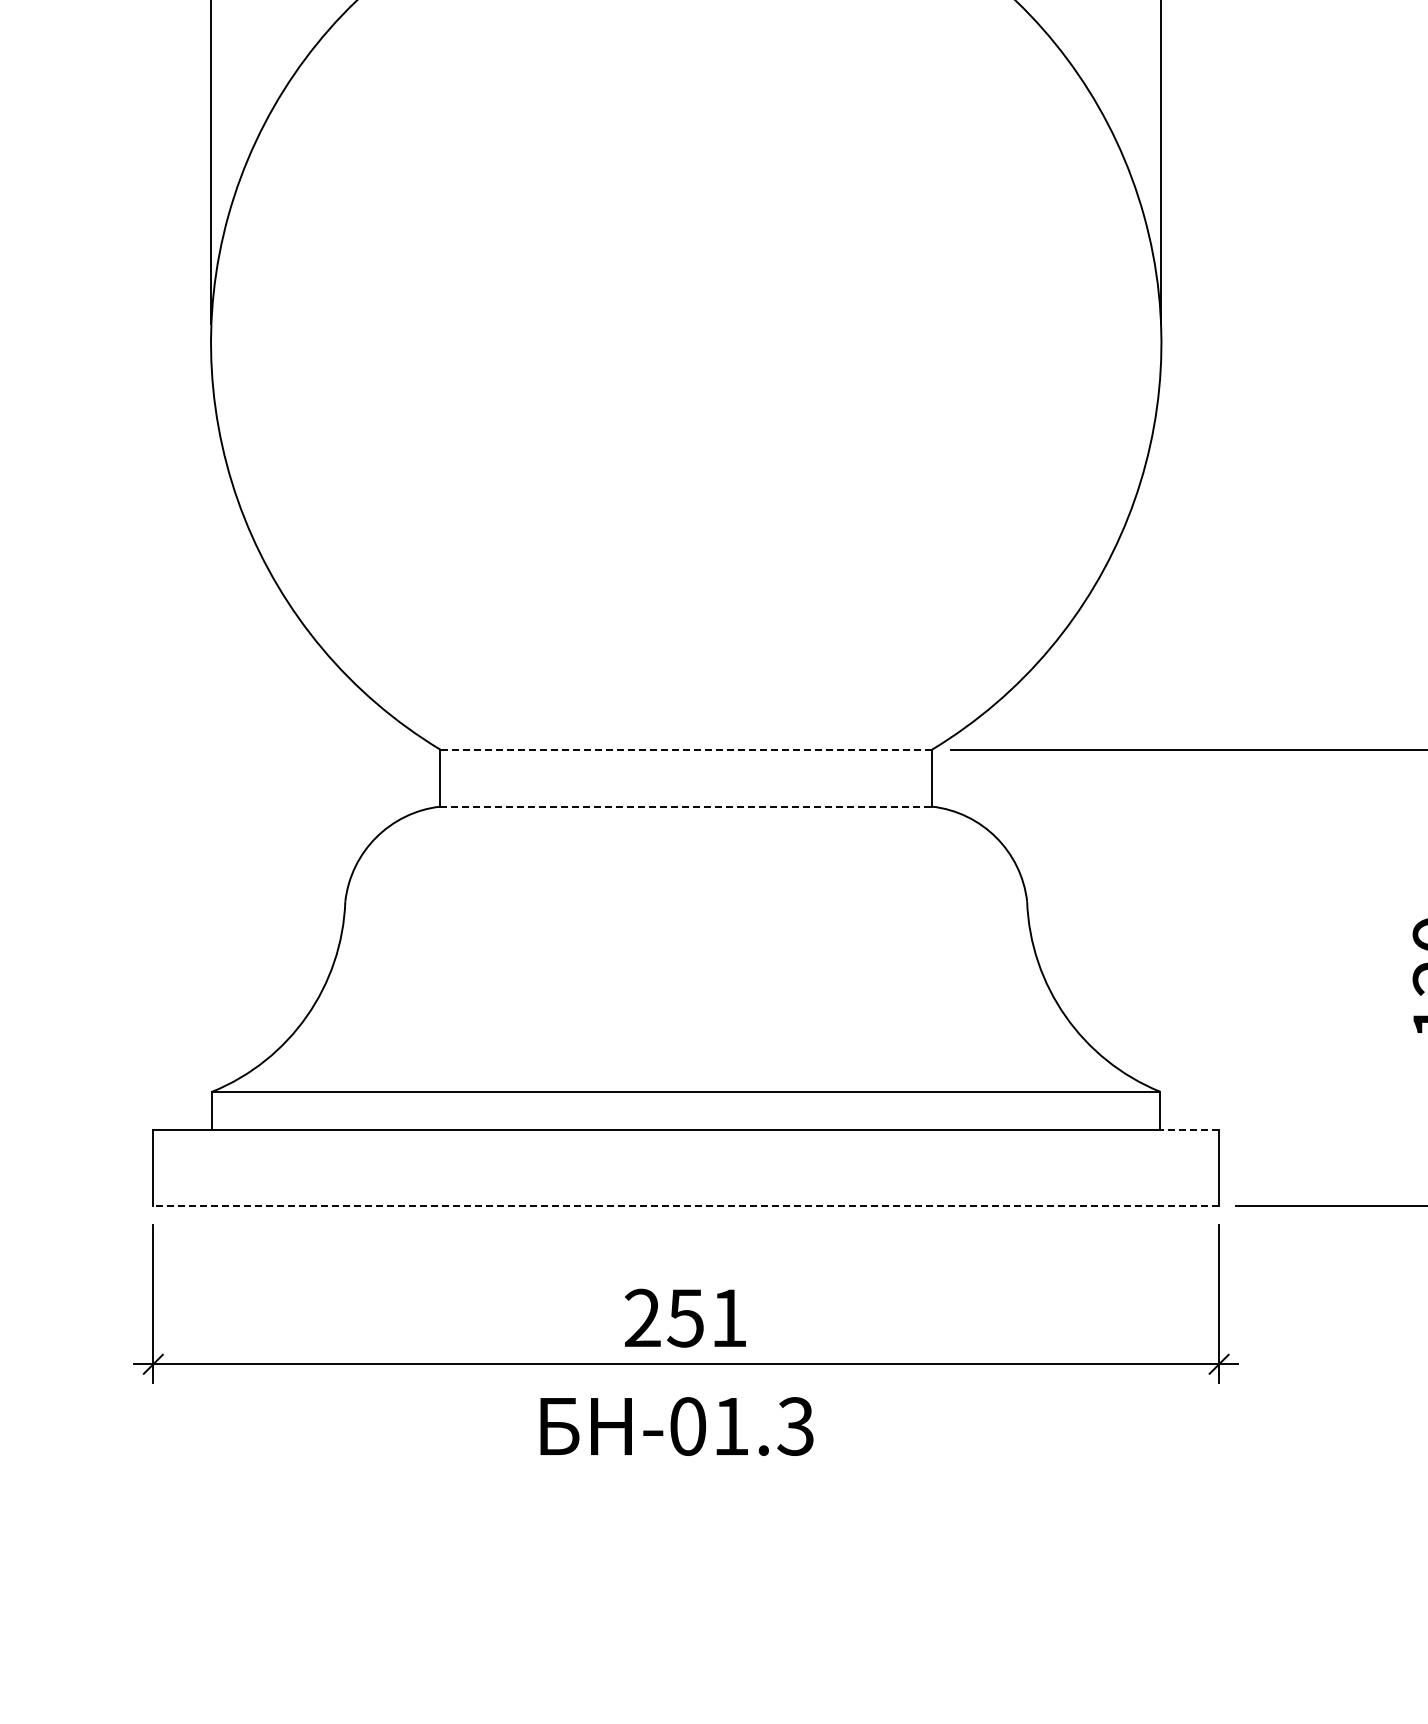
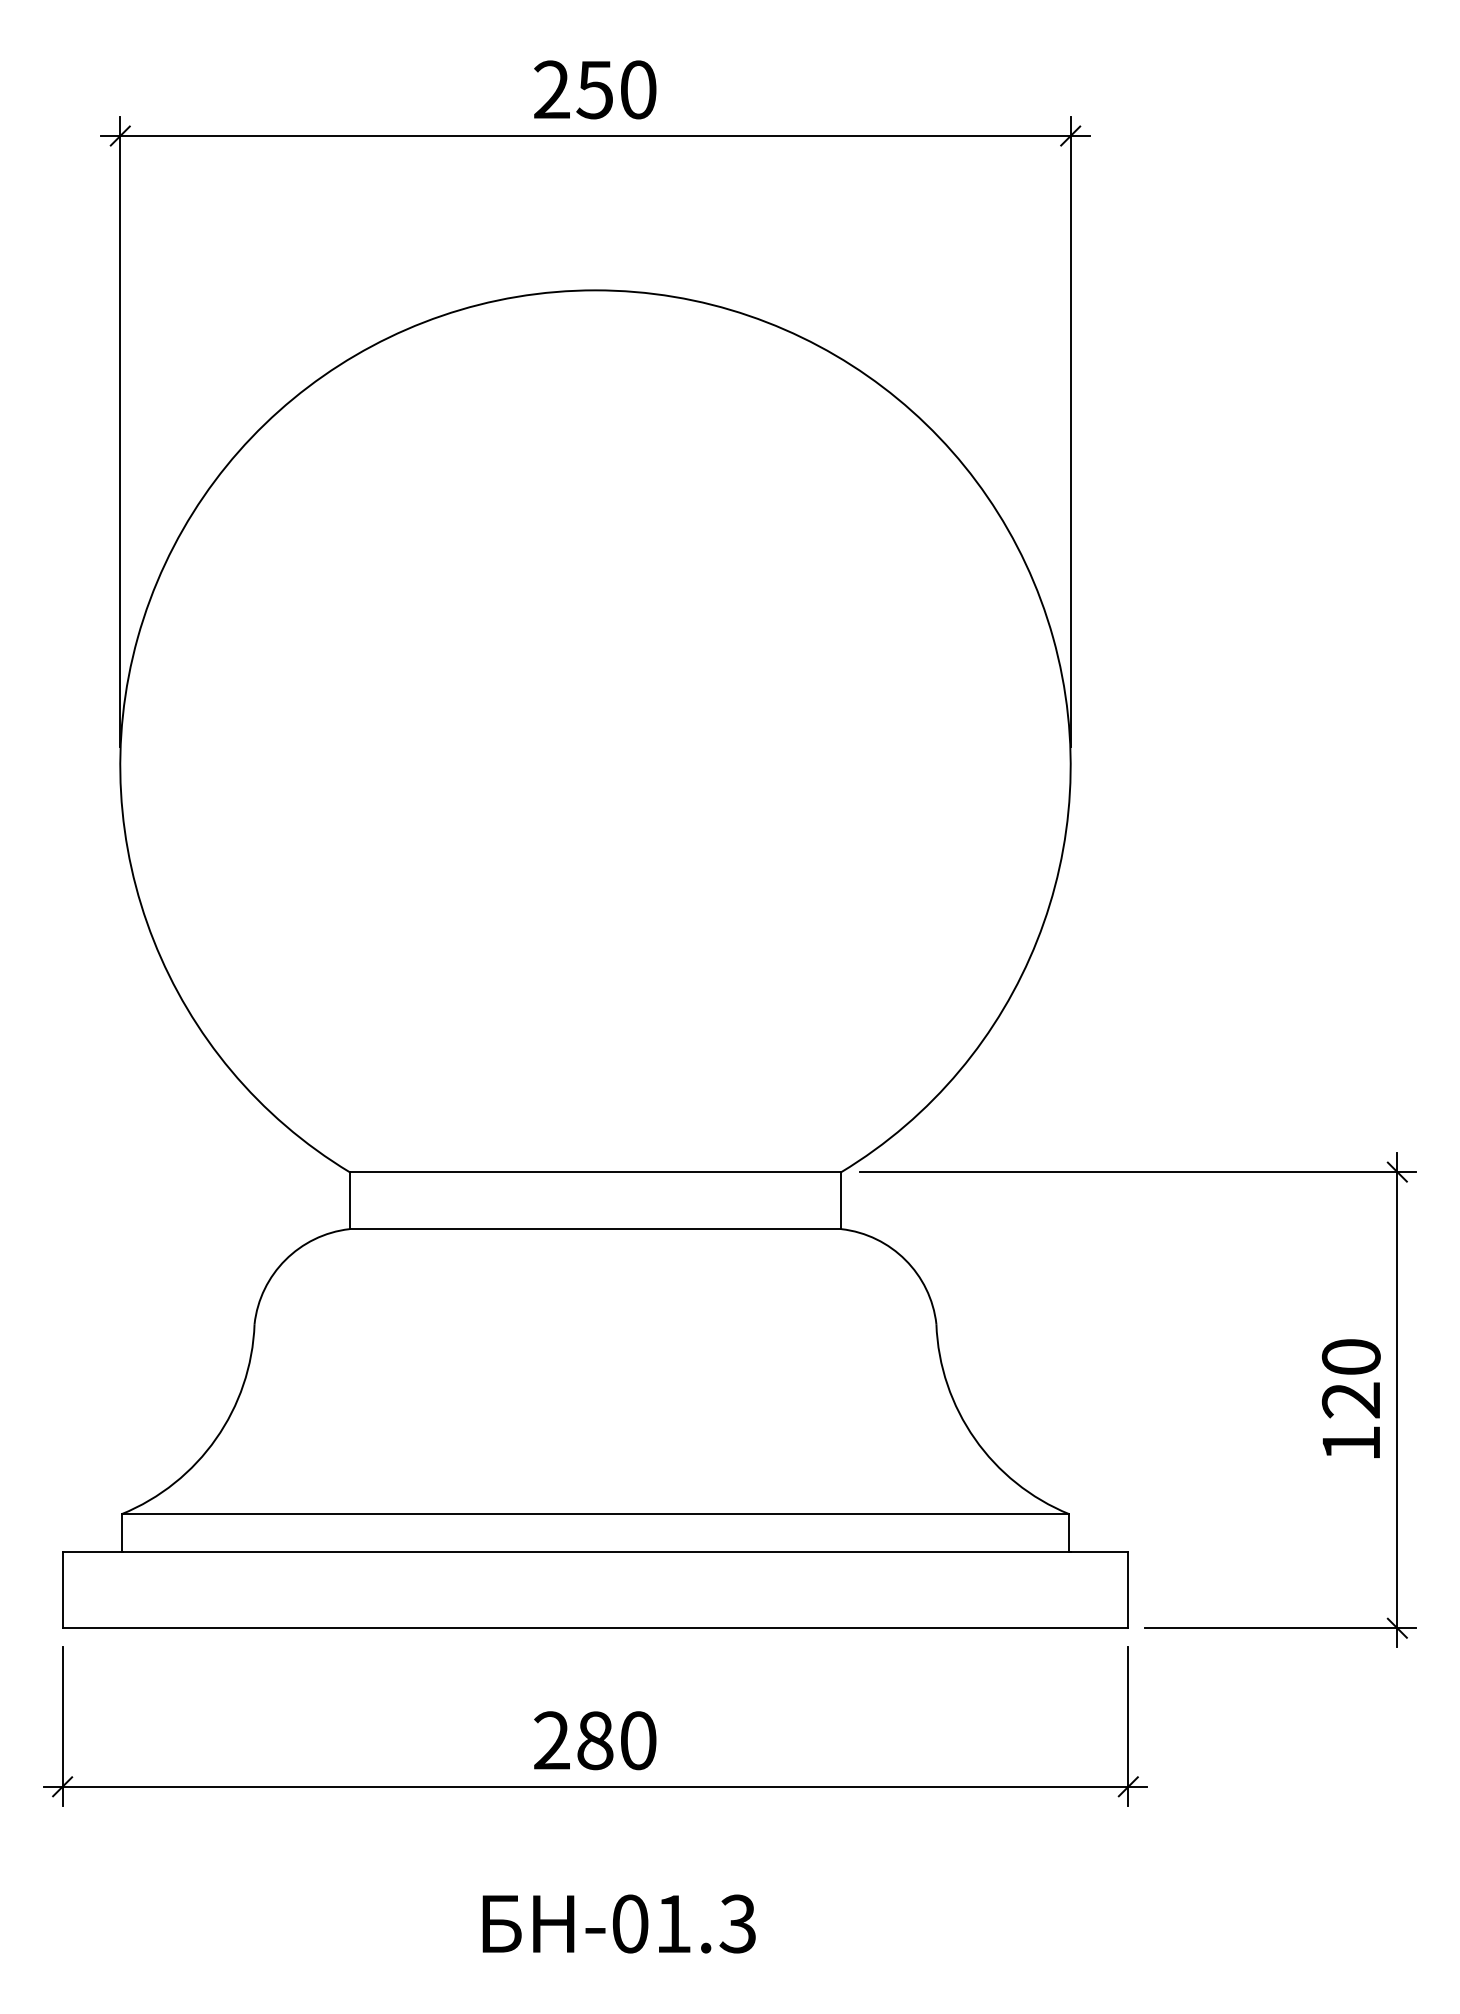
line: (686, 750) -> (595, 1172), dashed -> solid
line: (686, 807) -> (595, 1229), dashed -> solid
line: (1190, 1130) -> (1099, 1552), dashed -> solid
line: (686, 1206) -> (595, 1628), dashed -> solid
text: (707, 1318) -> (616, 1740), 251 -> 280
text: (676, 1426) -> (618, 1923), moved

